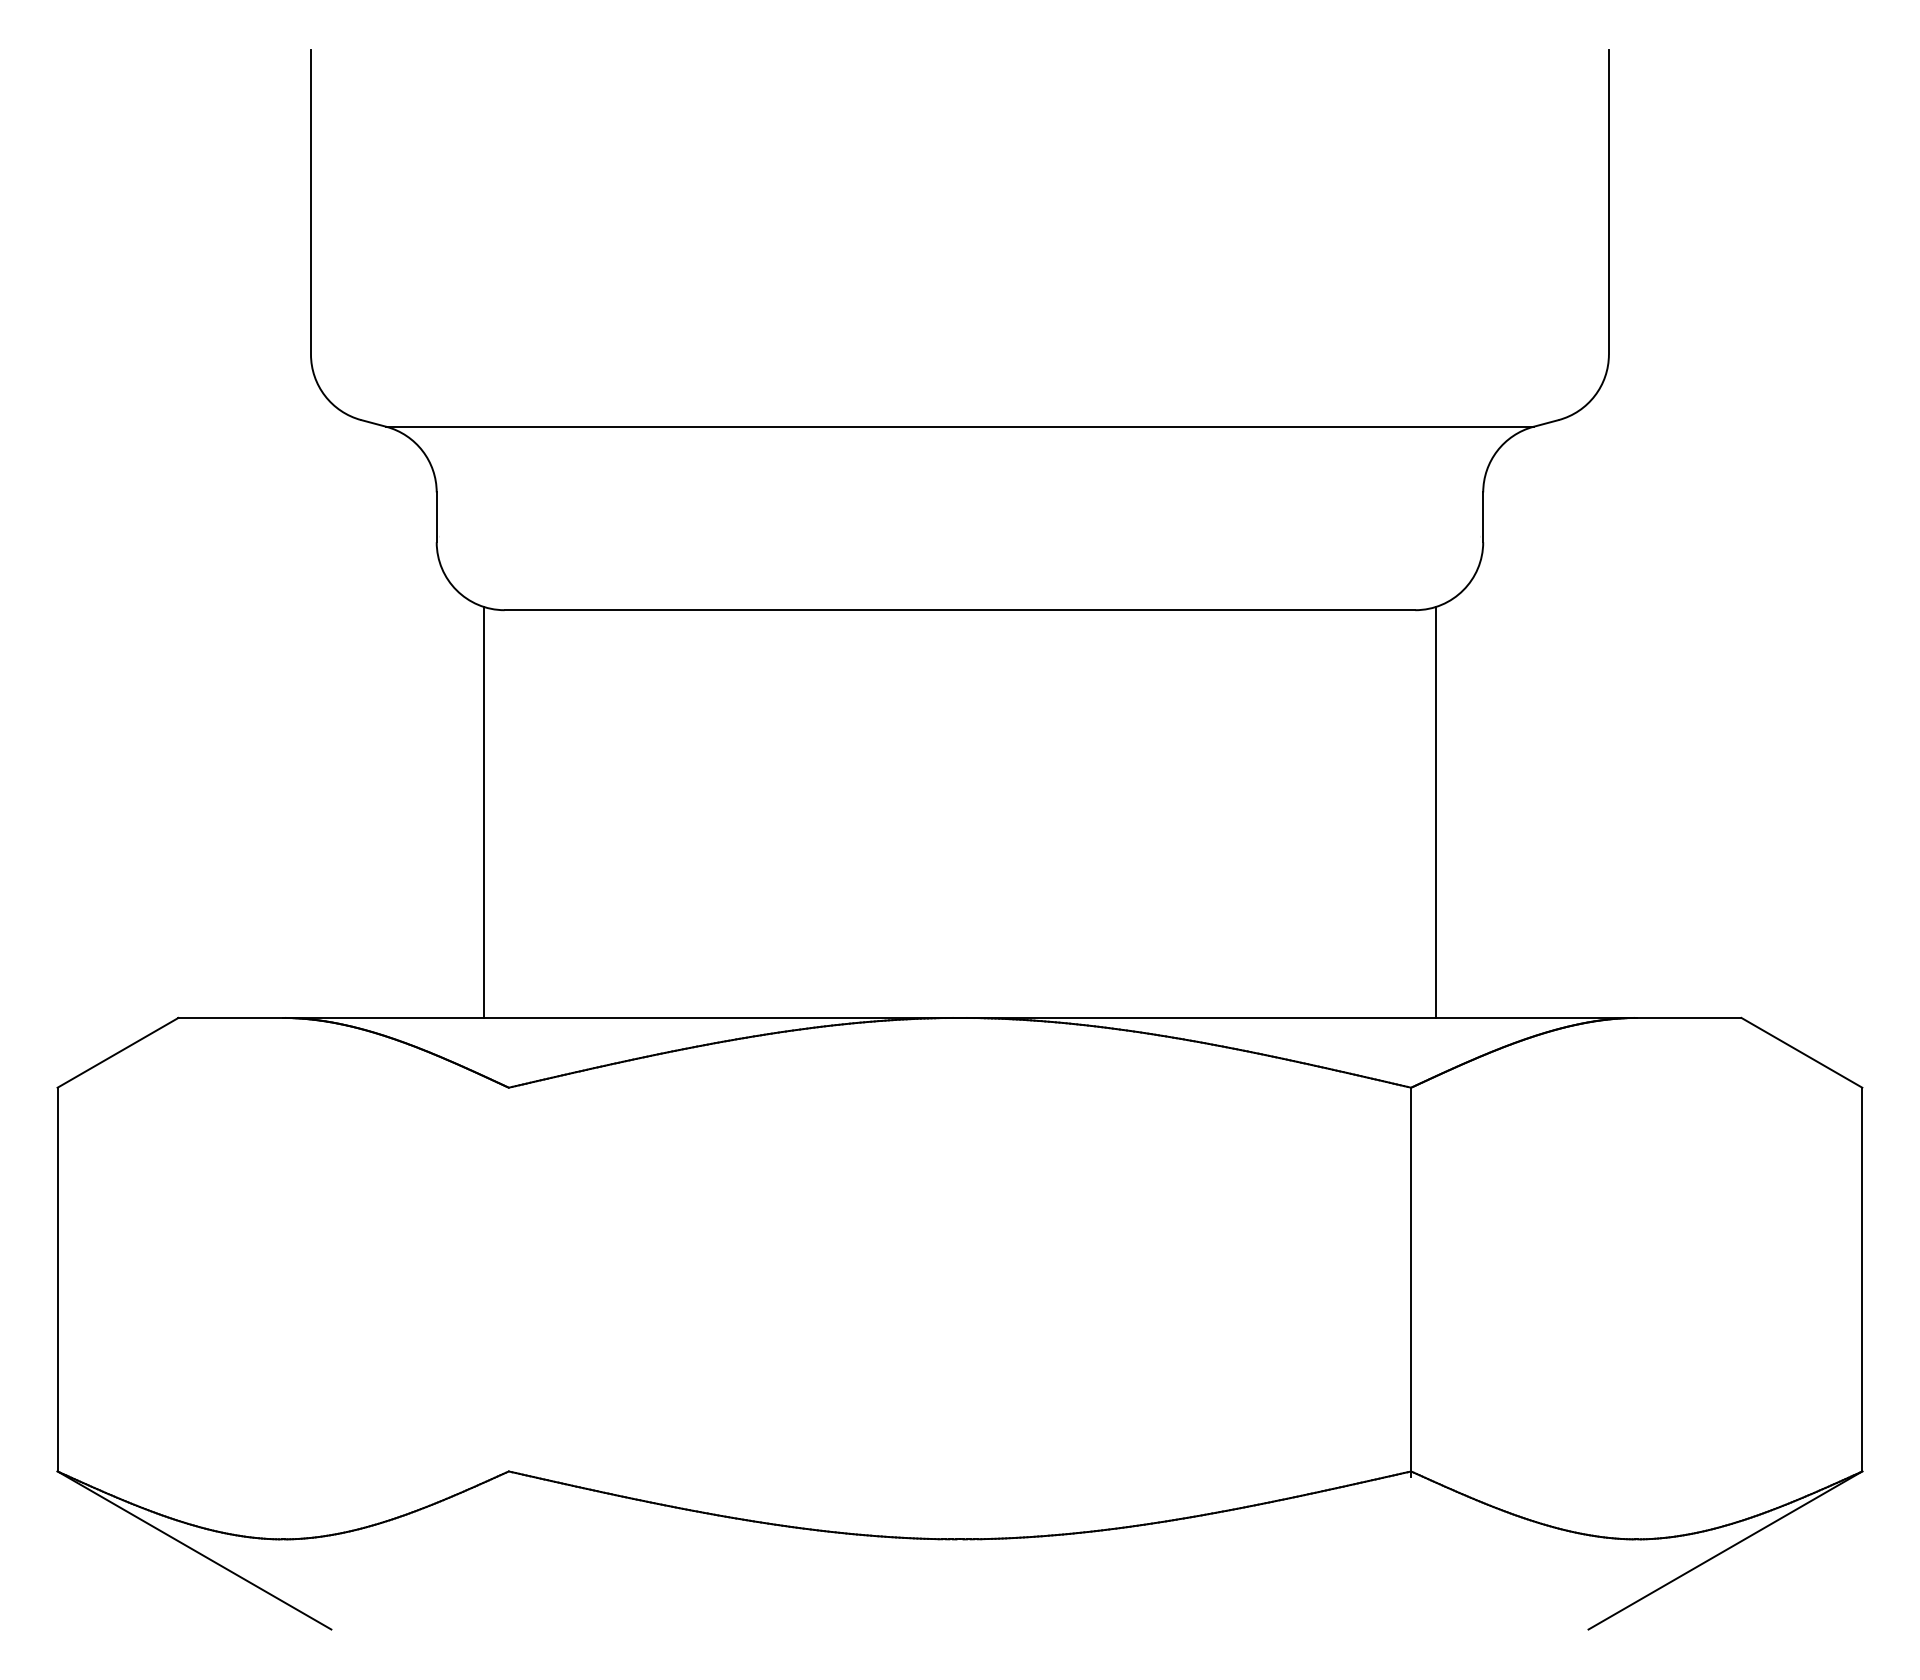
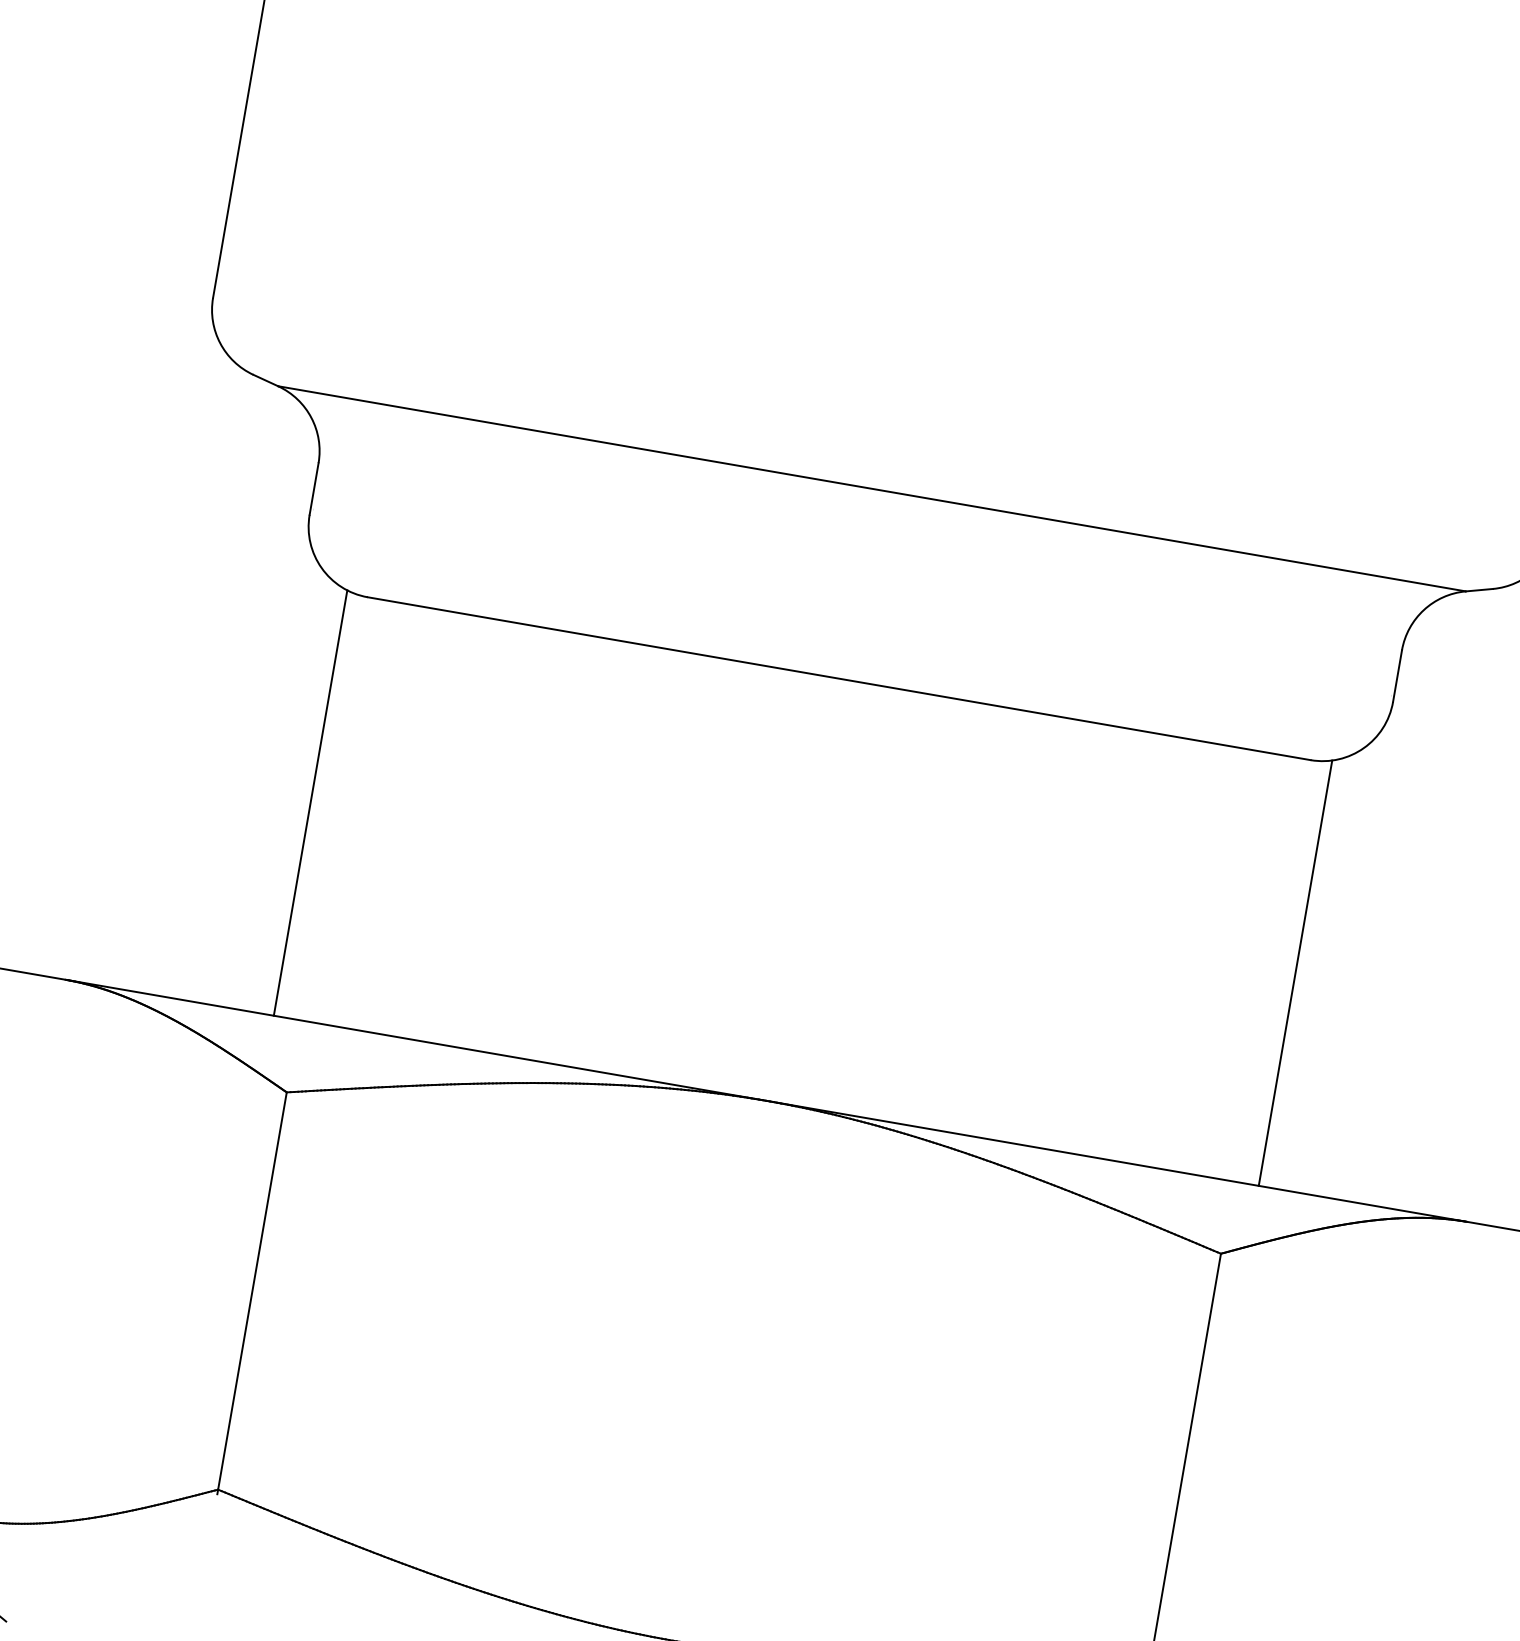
line: (508, 1281) -> (251, 1292), added

